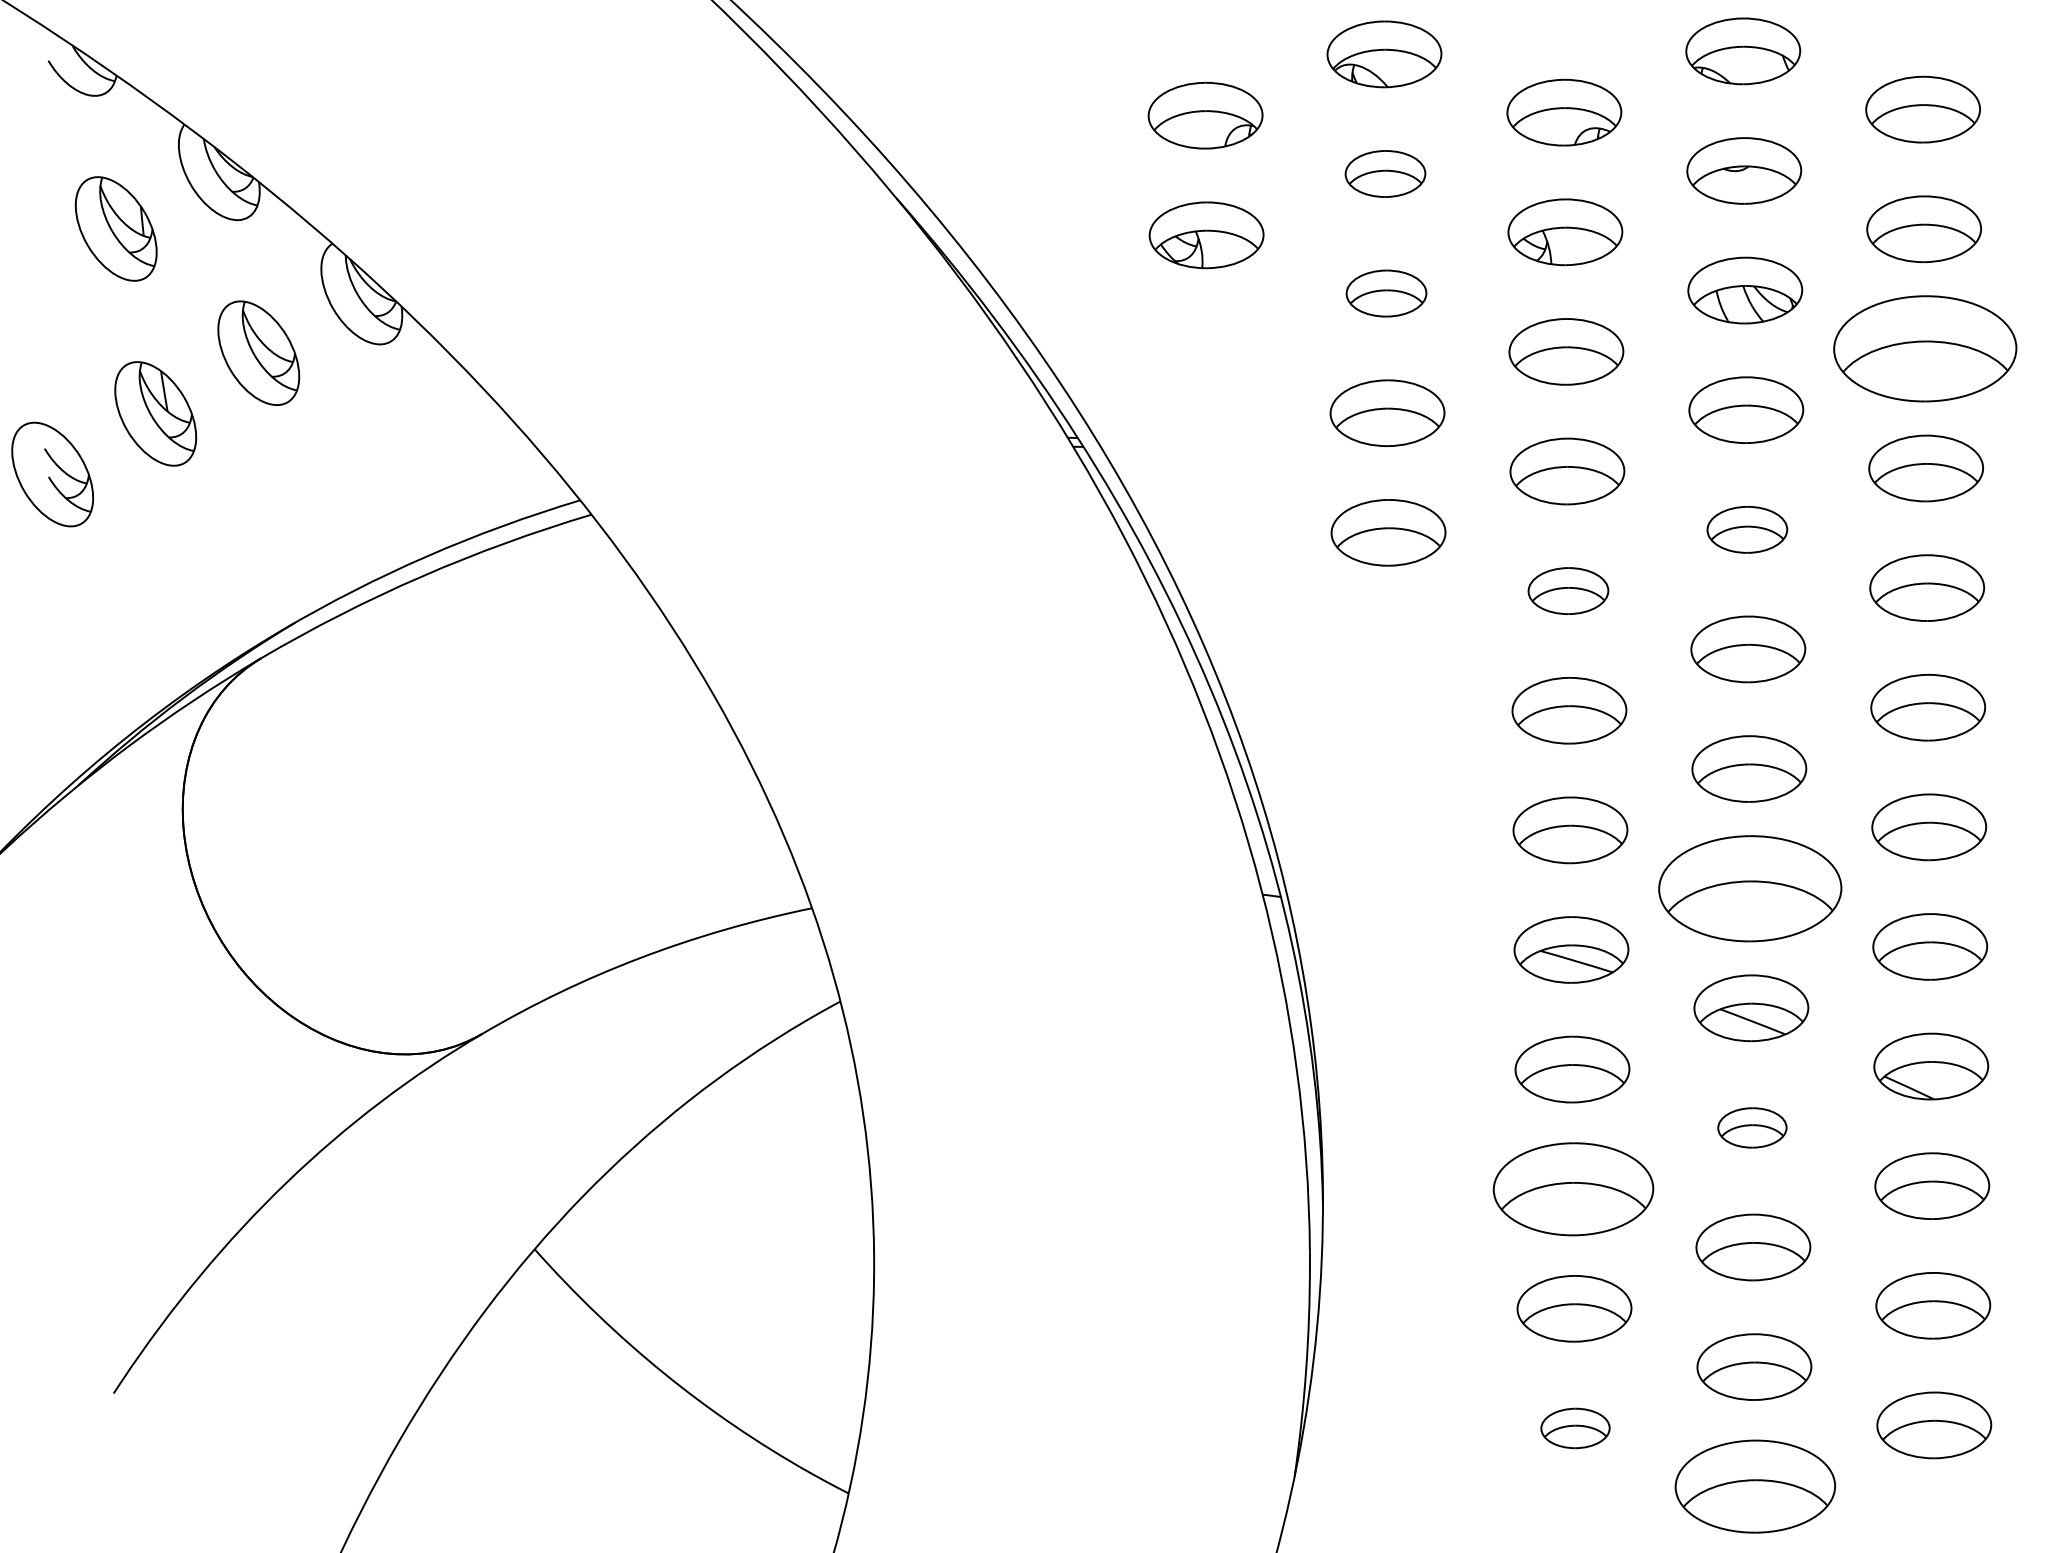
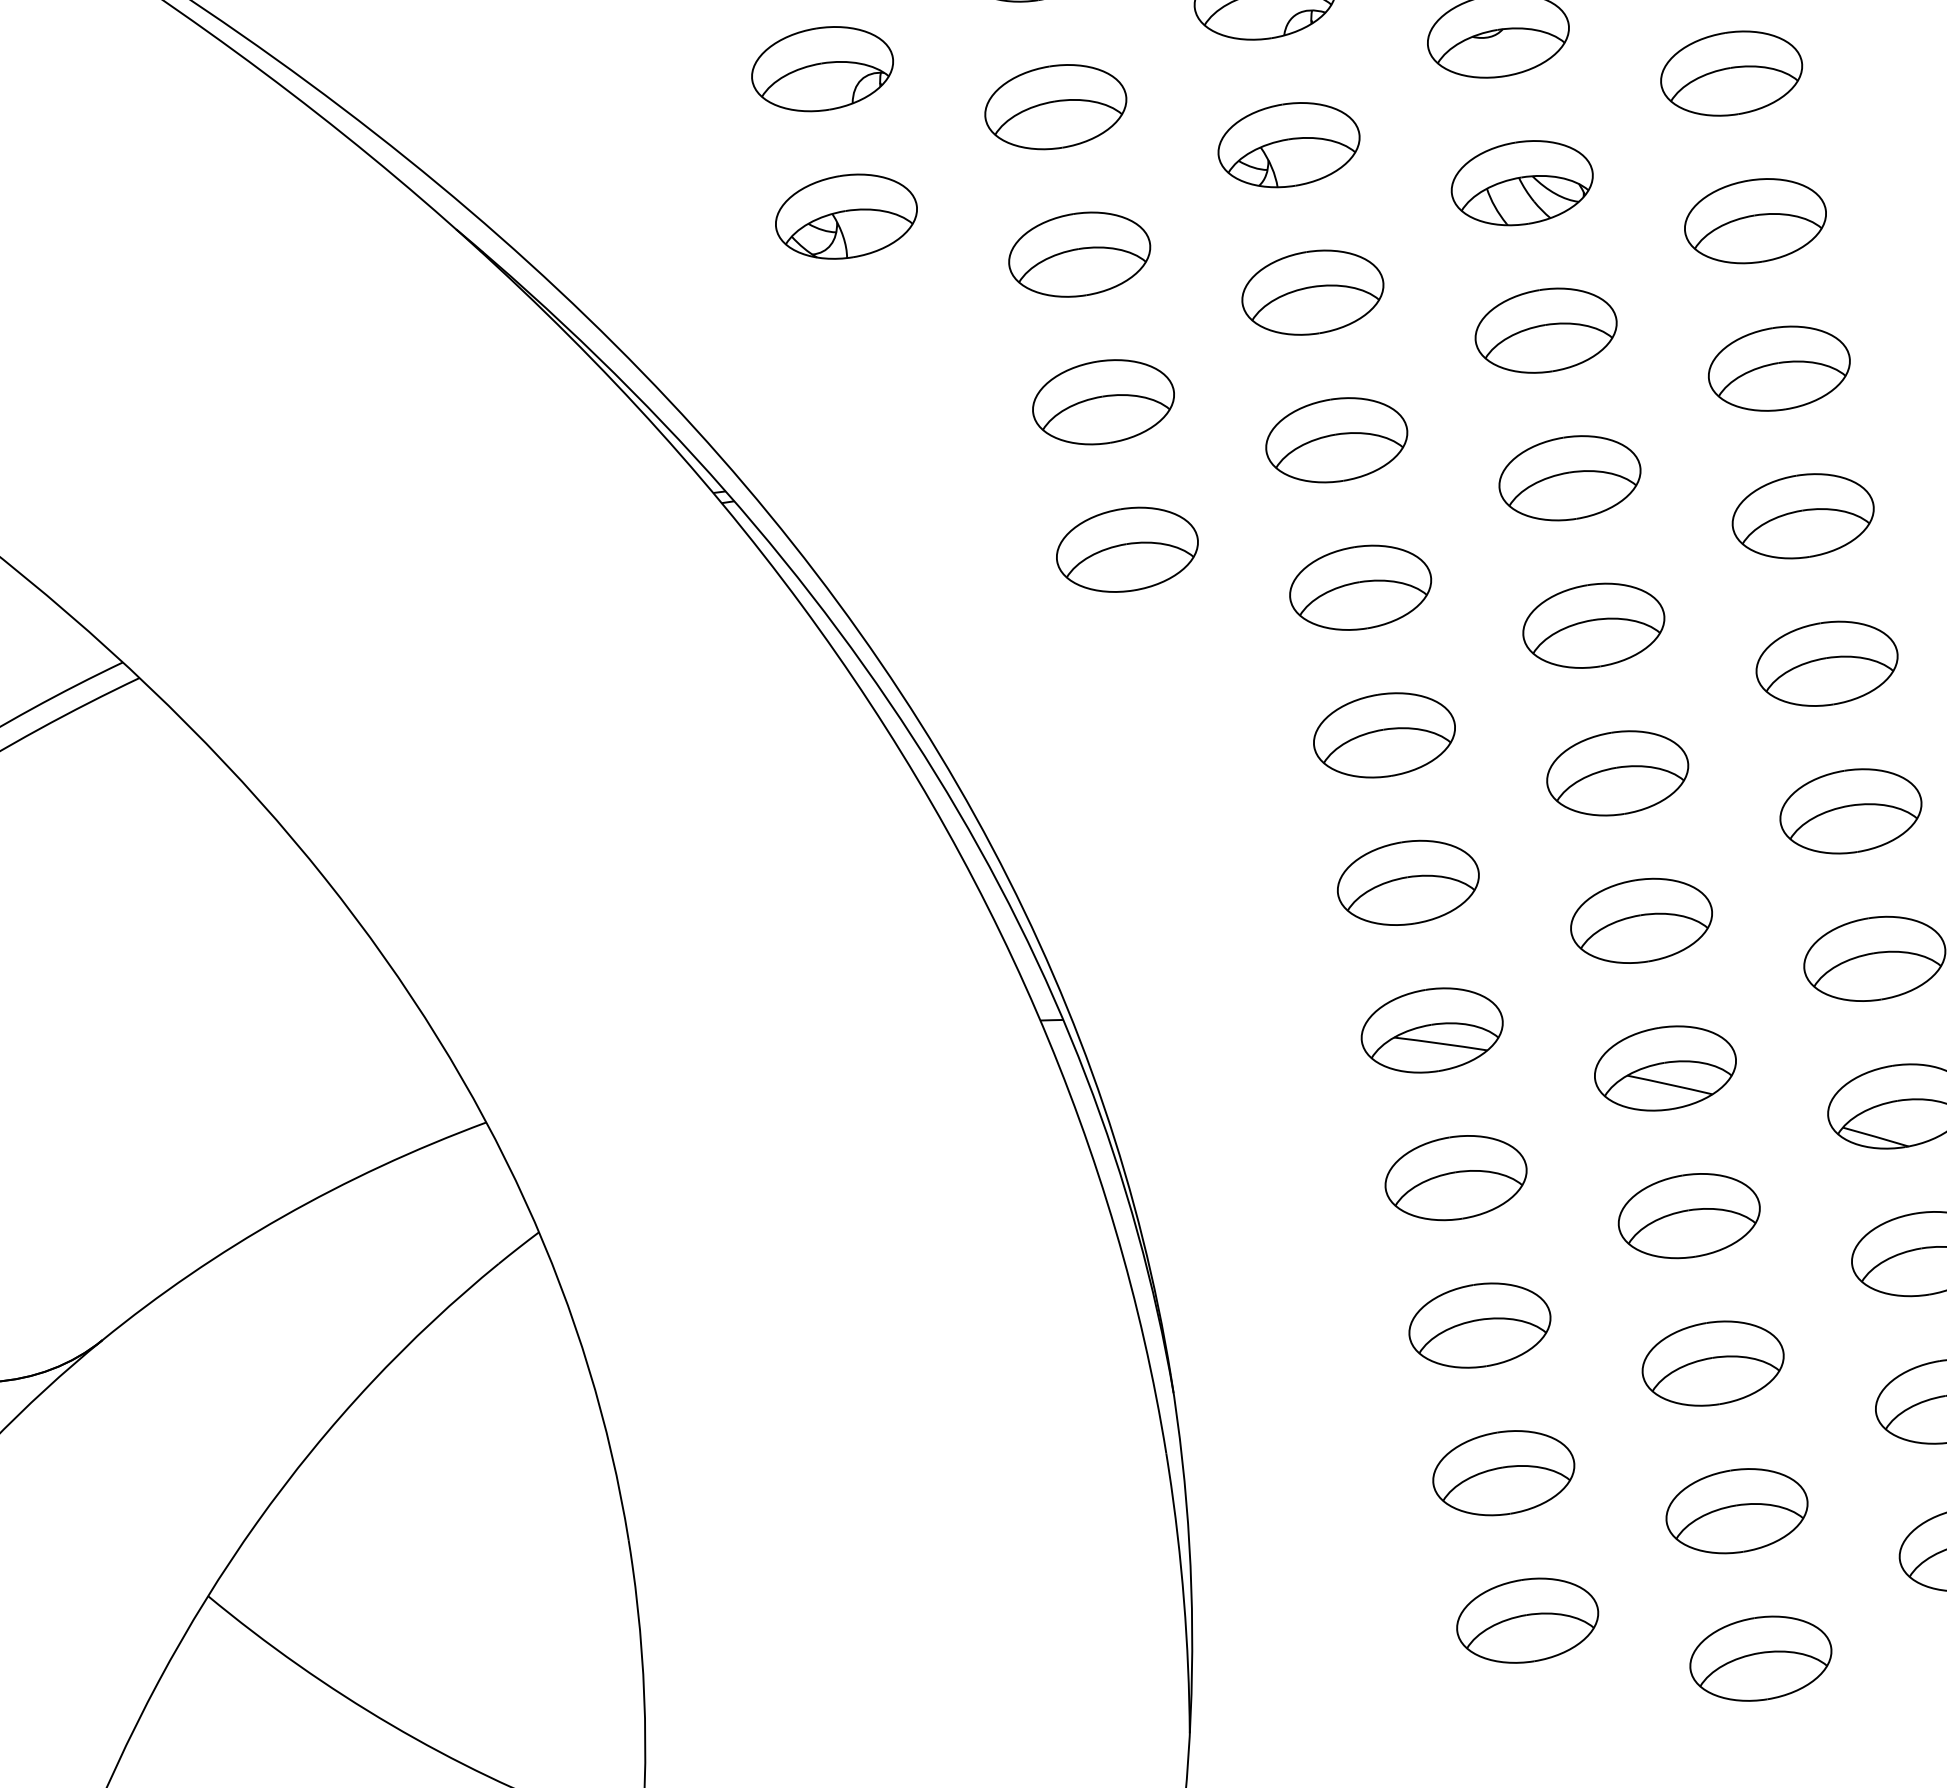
part: (1385, 173) -> (1055, 106), size x1.43
part: (1386, 293) -> (1079, 254), size x1.43
part: (1924, 348) -> (1754, 220), size x0.62
part: (1747, 529) -> (1570, 477), size x1.43
part: (1568, 590) -> (1360, 587), size x1.43
part: (1750, 888) -> (1641, 920), size x0.62
part: (1752, 1127) -> (1689, 1215), size x1.67
part: (1573, 1188) -> (1479, 1324), size x0.71
part: (1575, 1428) -> (1527, 1620), size x1.67
part: (1755, 1486) -> (1760, 1658), size x0.71

